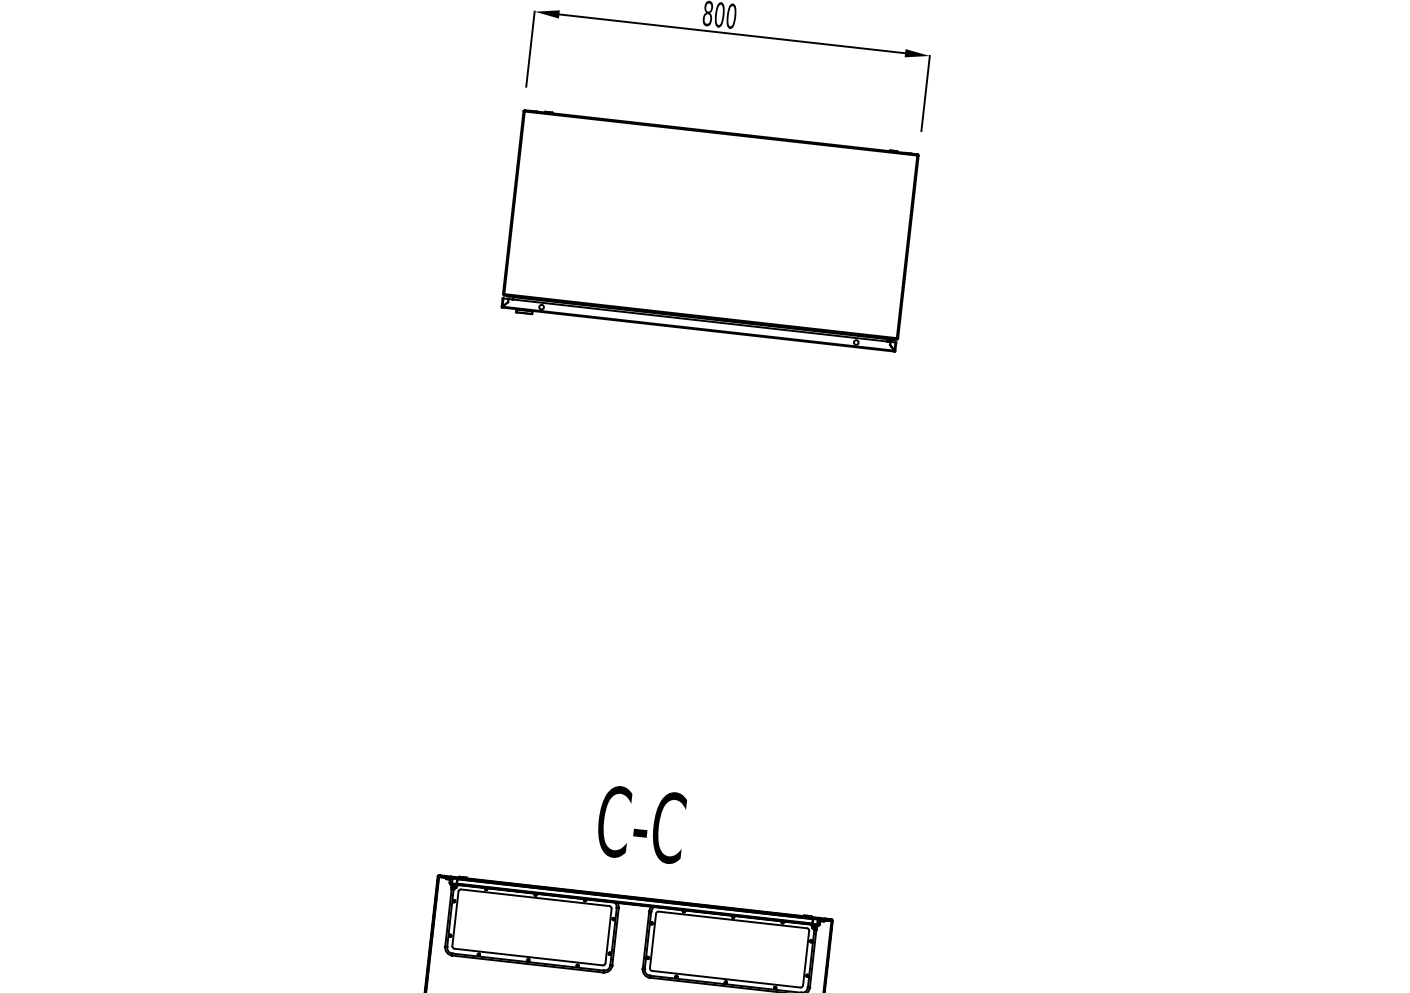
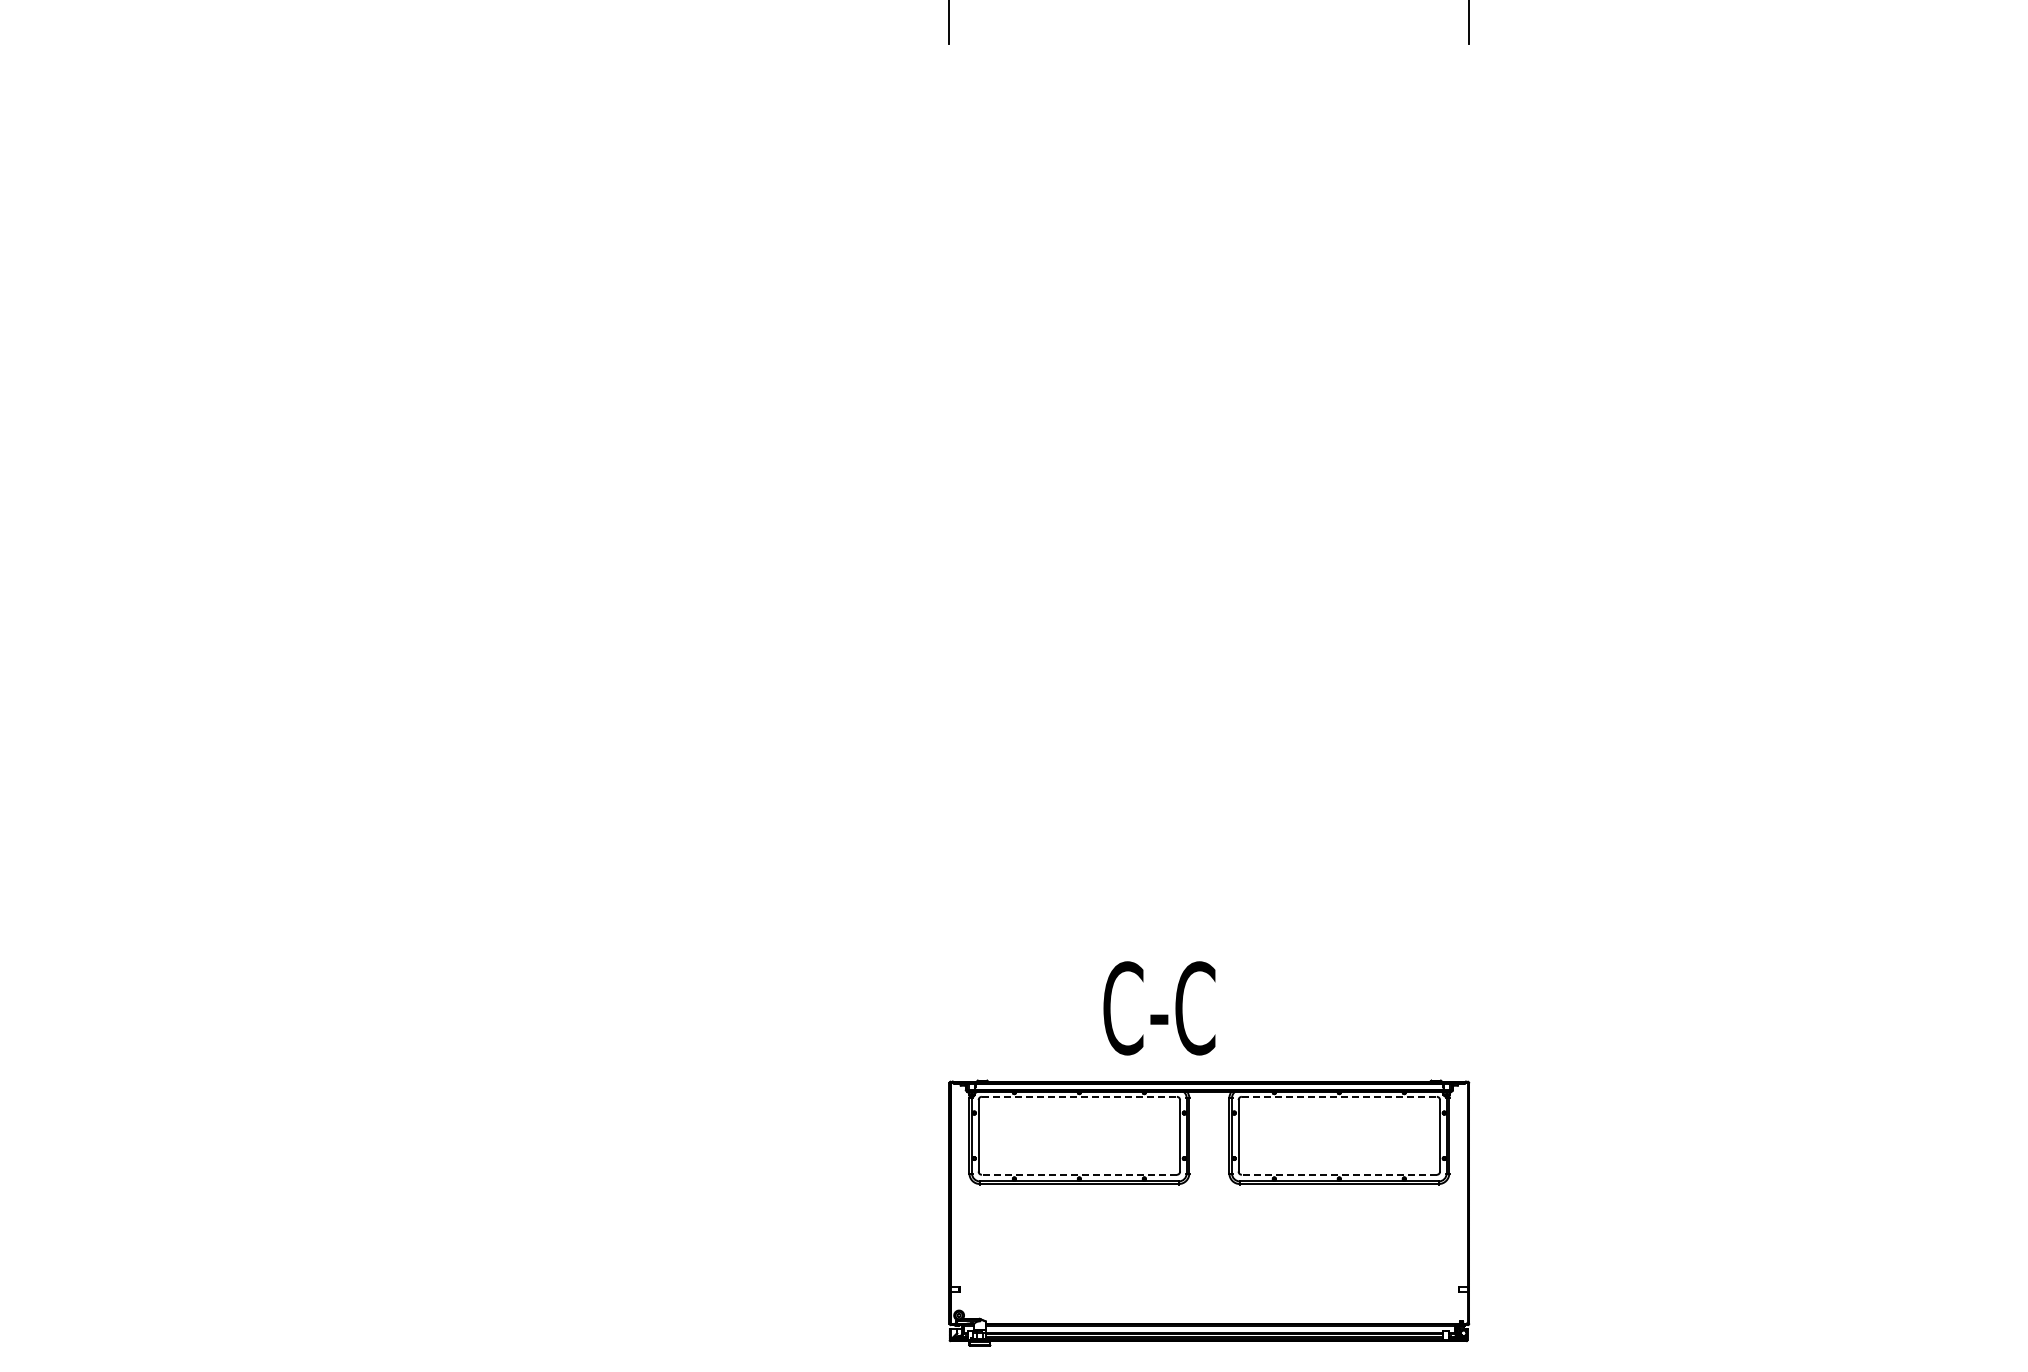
part: (710, 232) -> (1209, 206), removed
text: (641, 824) -> (1159, 1008), moved
line: (535, 897) -> (1079, 1096), solid -> dashed
line: (733, 919) -> (1339, 1096), solid -> dashed
line: (528, 956) -> (1078, 1174), solid -> dashed
line: (725, 978) -> (1338, 1174), solid -> dashed

